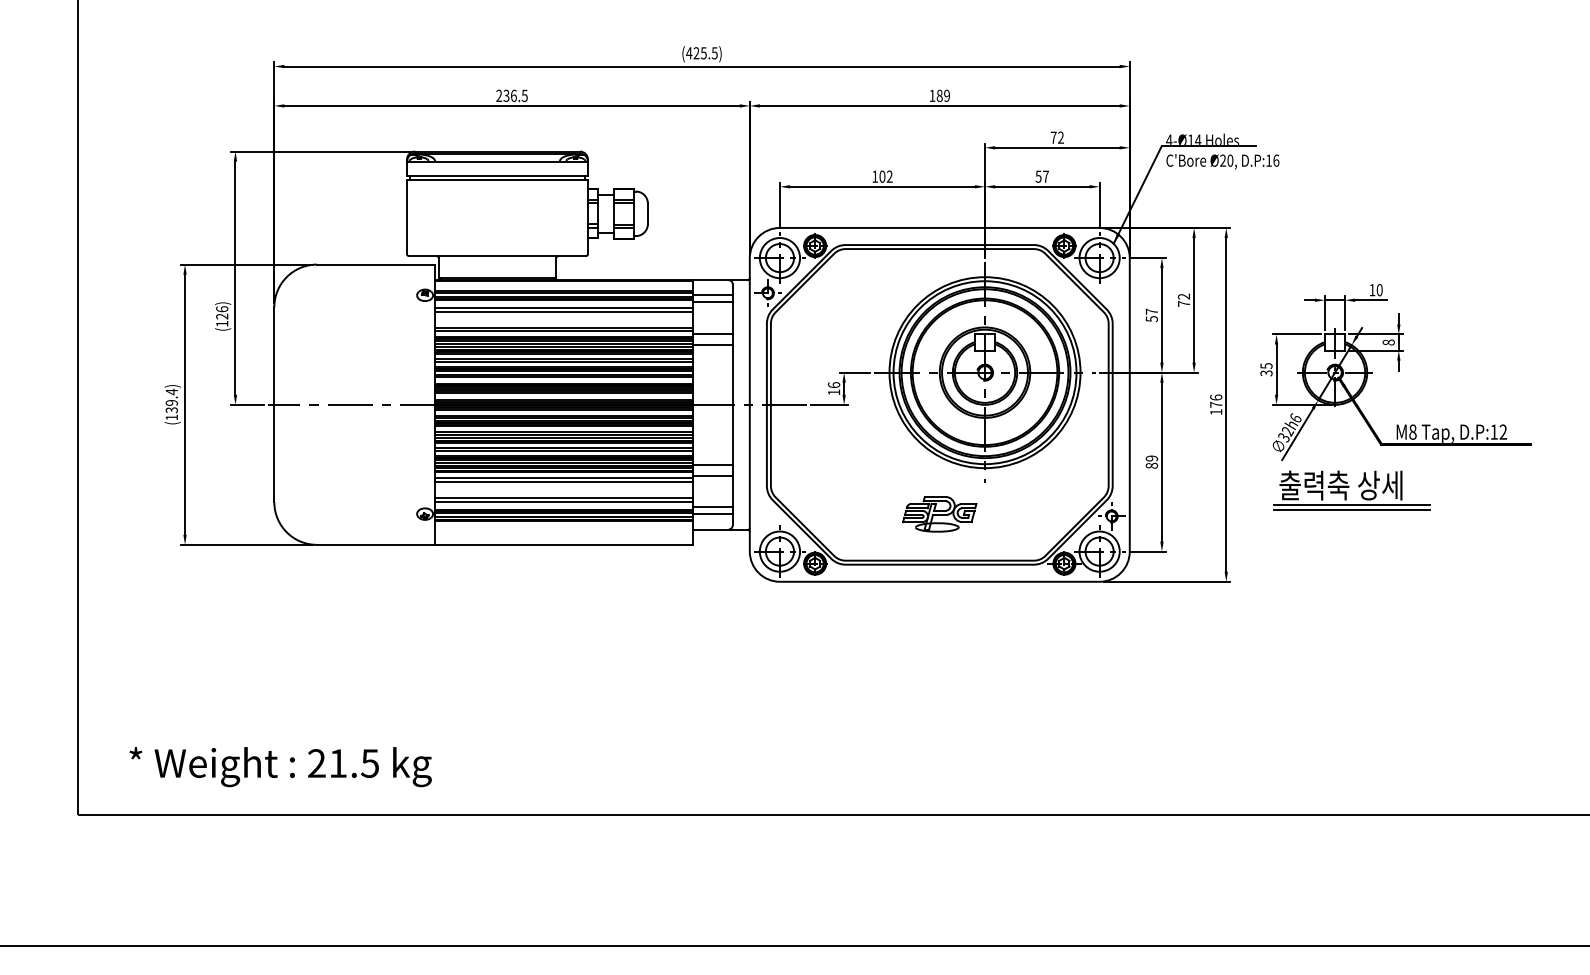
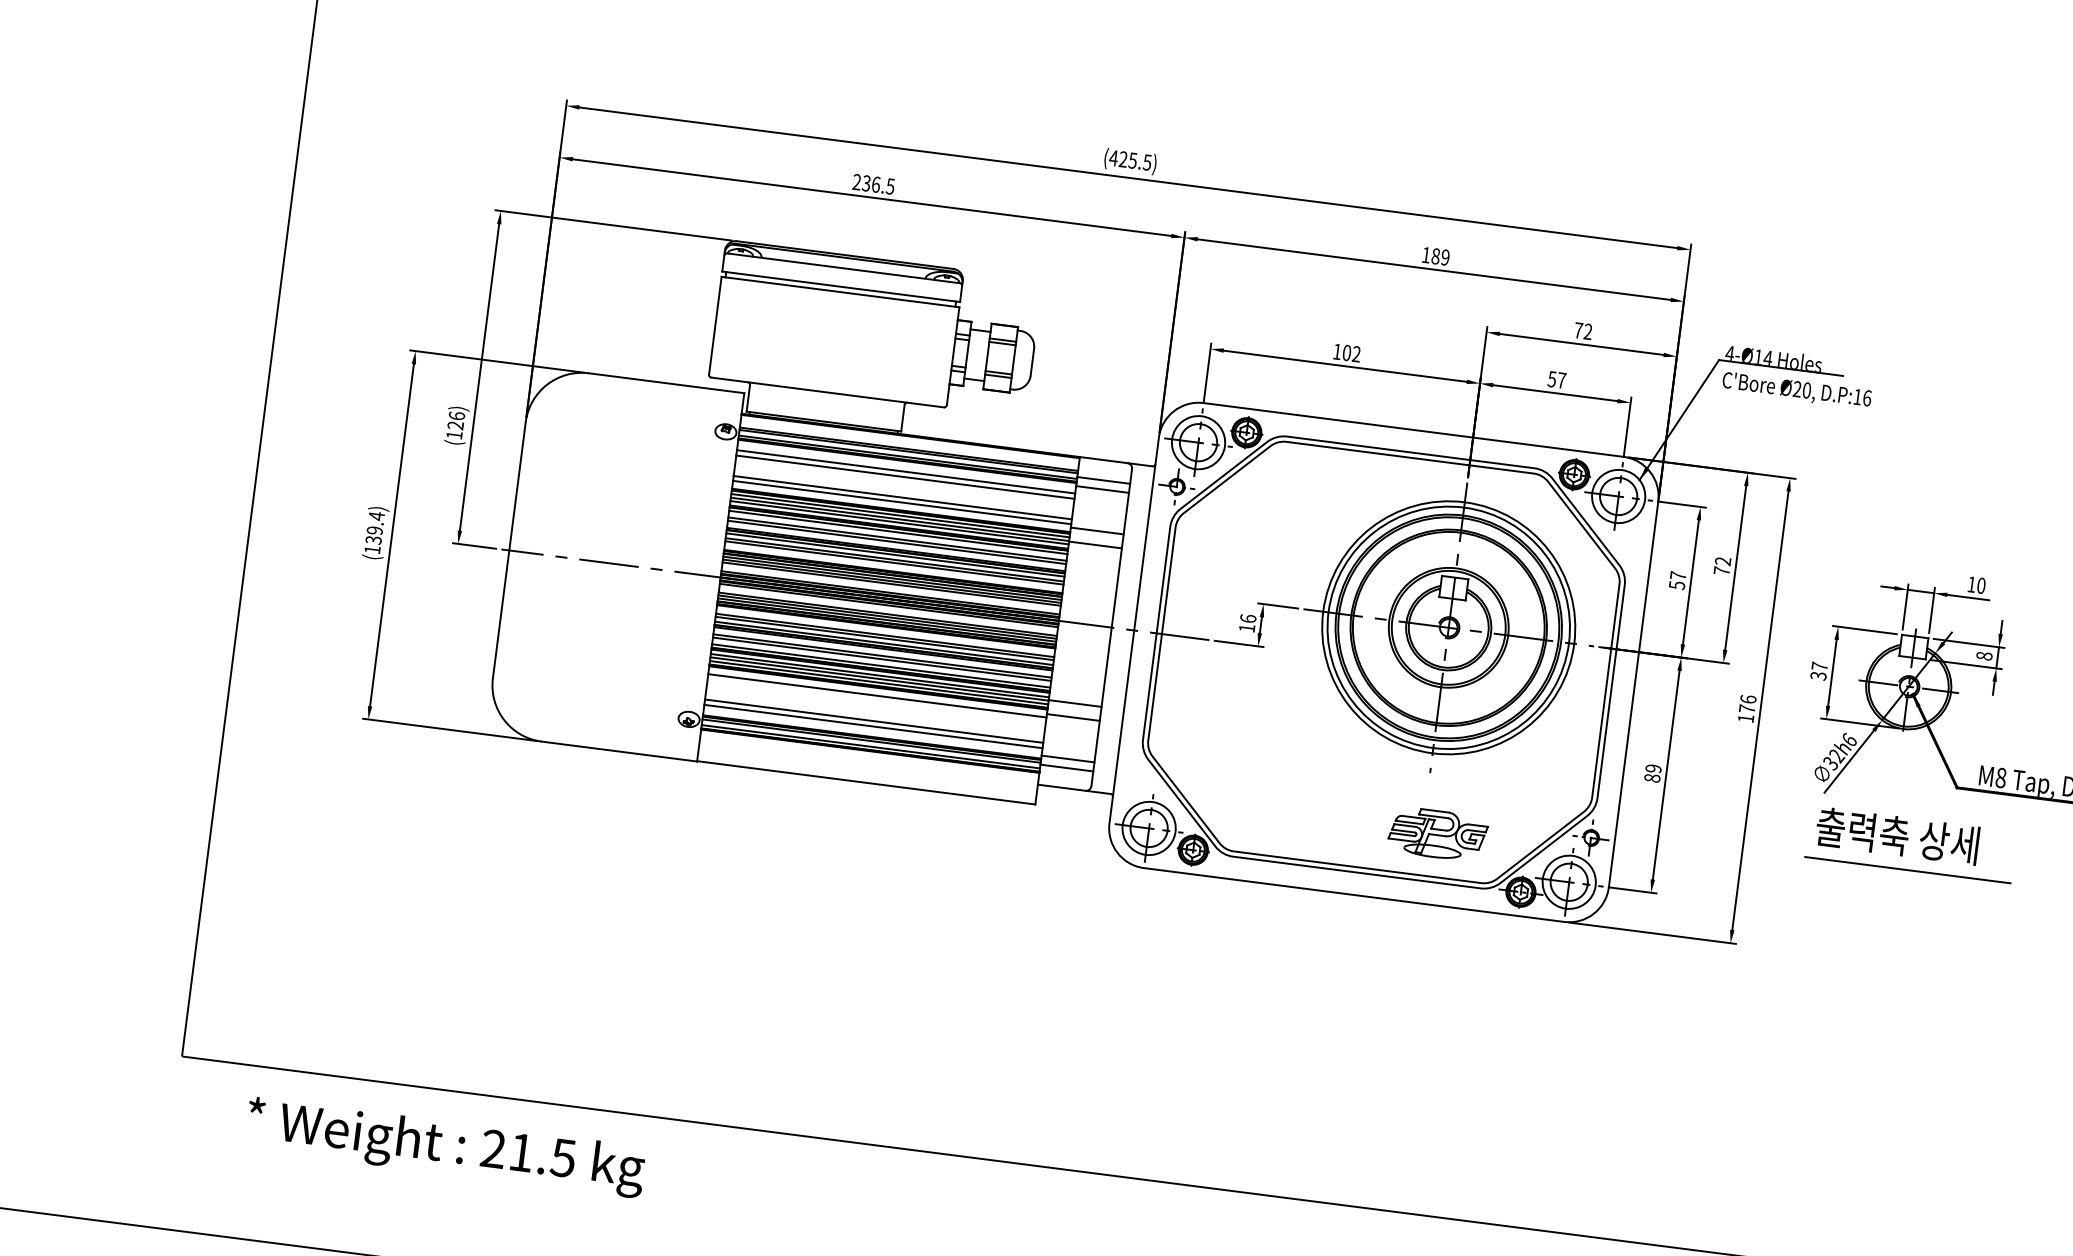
text: (1266, 366) -> (1819, 667), 35 -> 37
line: (563, 482) -> (876, 701), removed
line: (1351, 505) -> (1908, 864), removed
part: (939, 514) -> (1437, 834), moved
text: (280, 767) -> (444, 1148), moved

